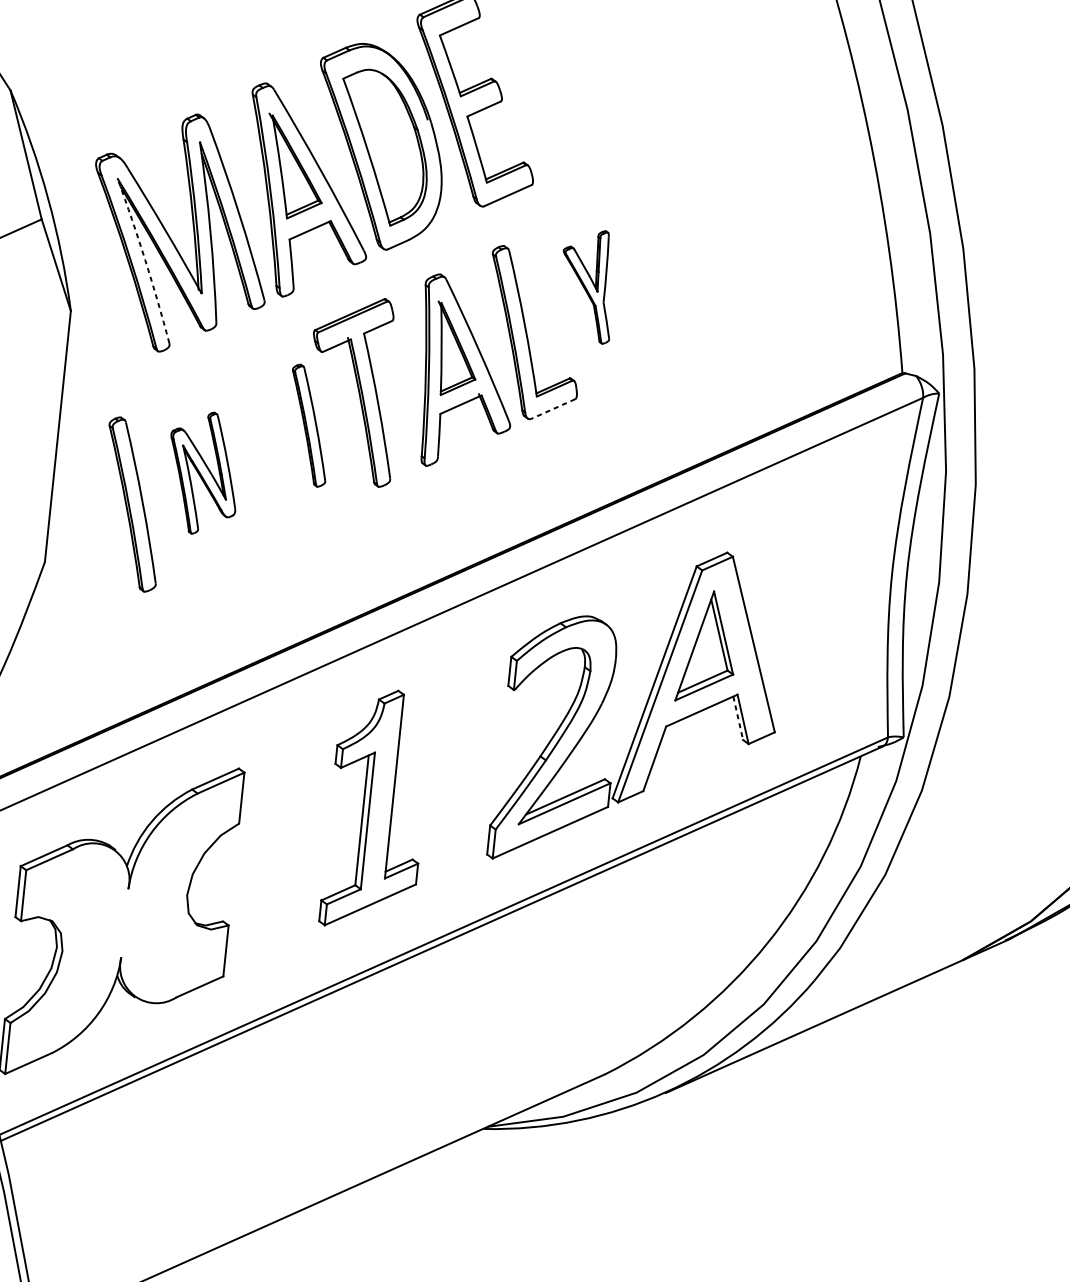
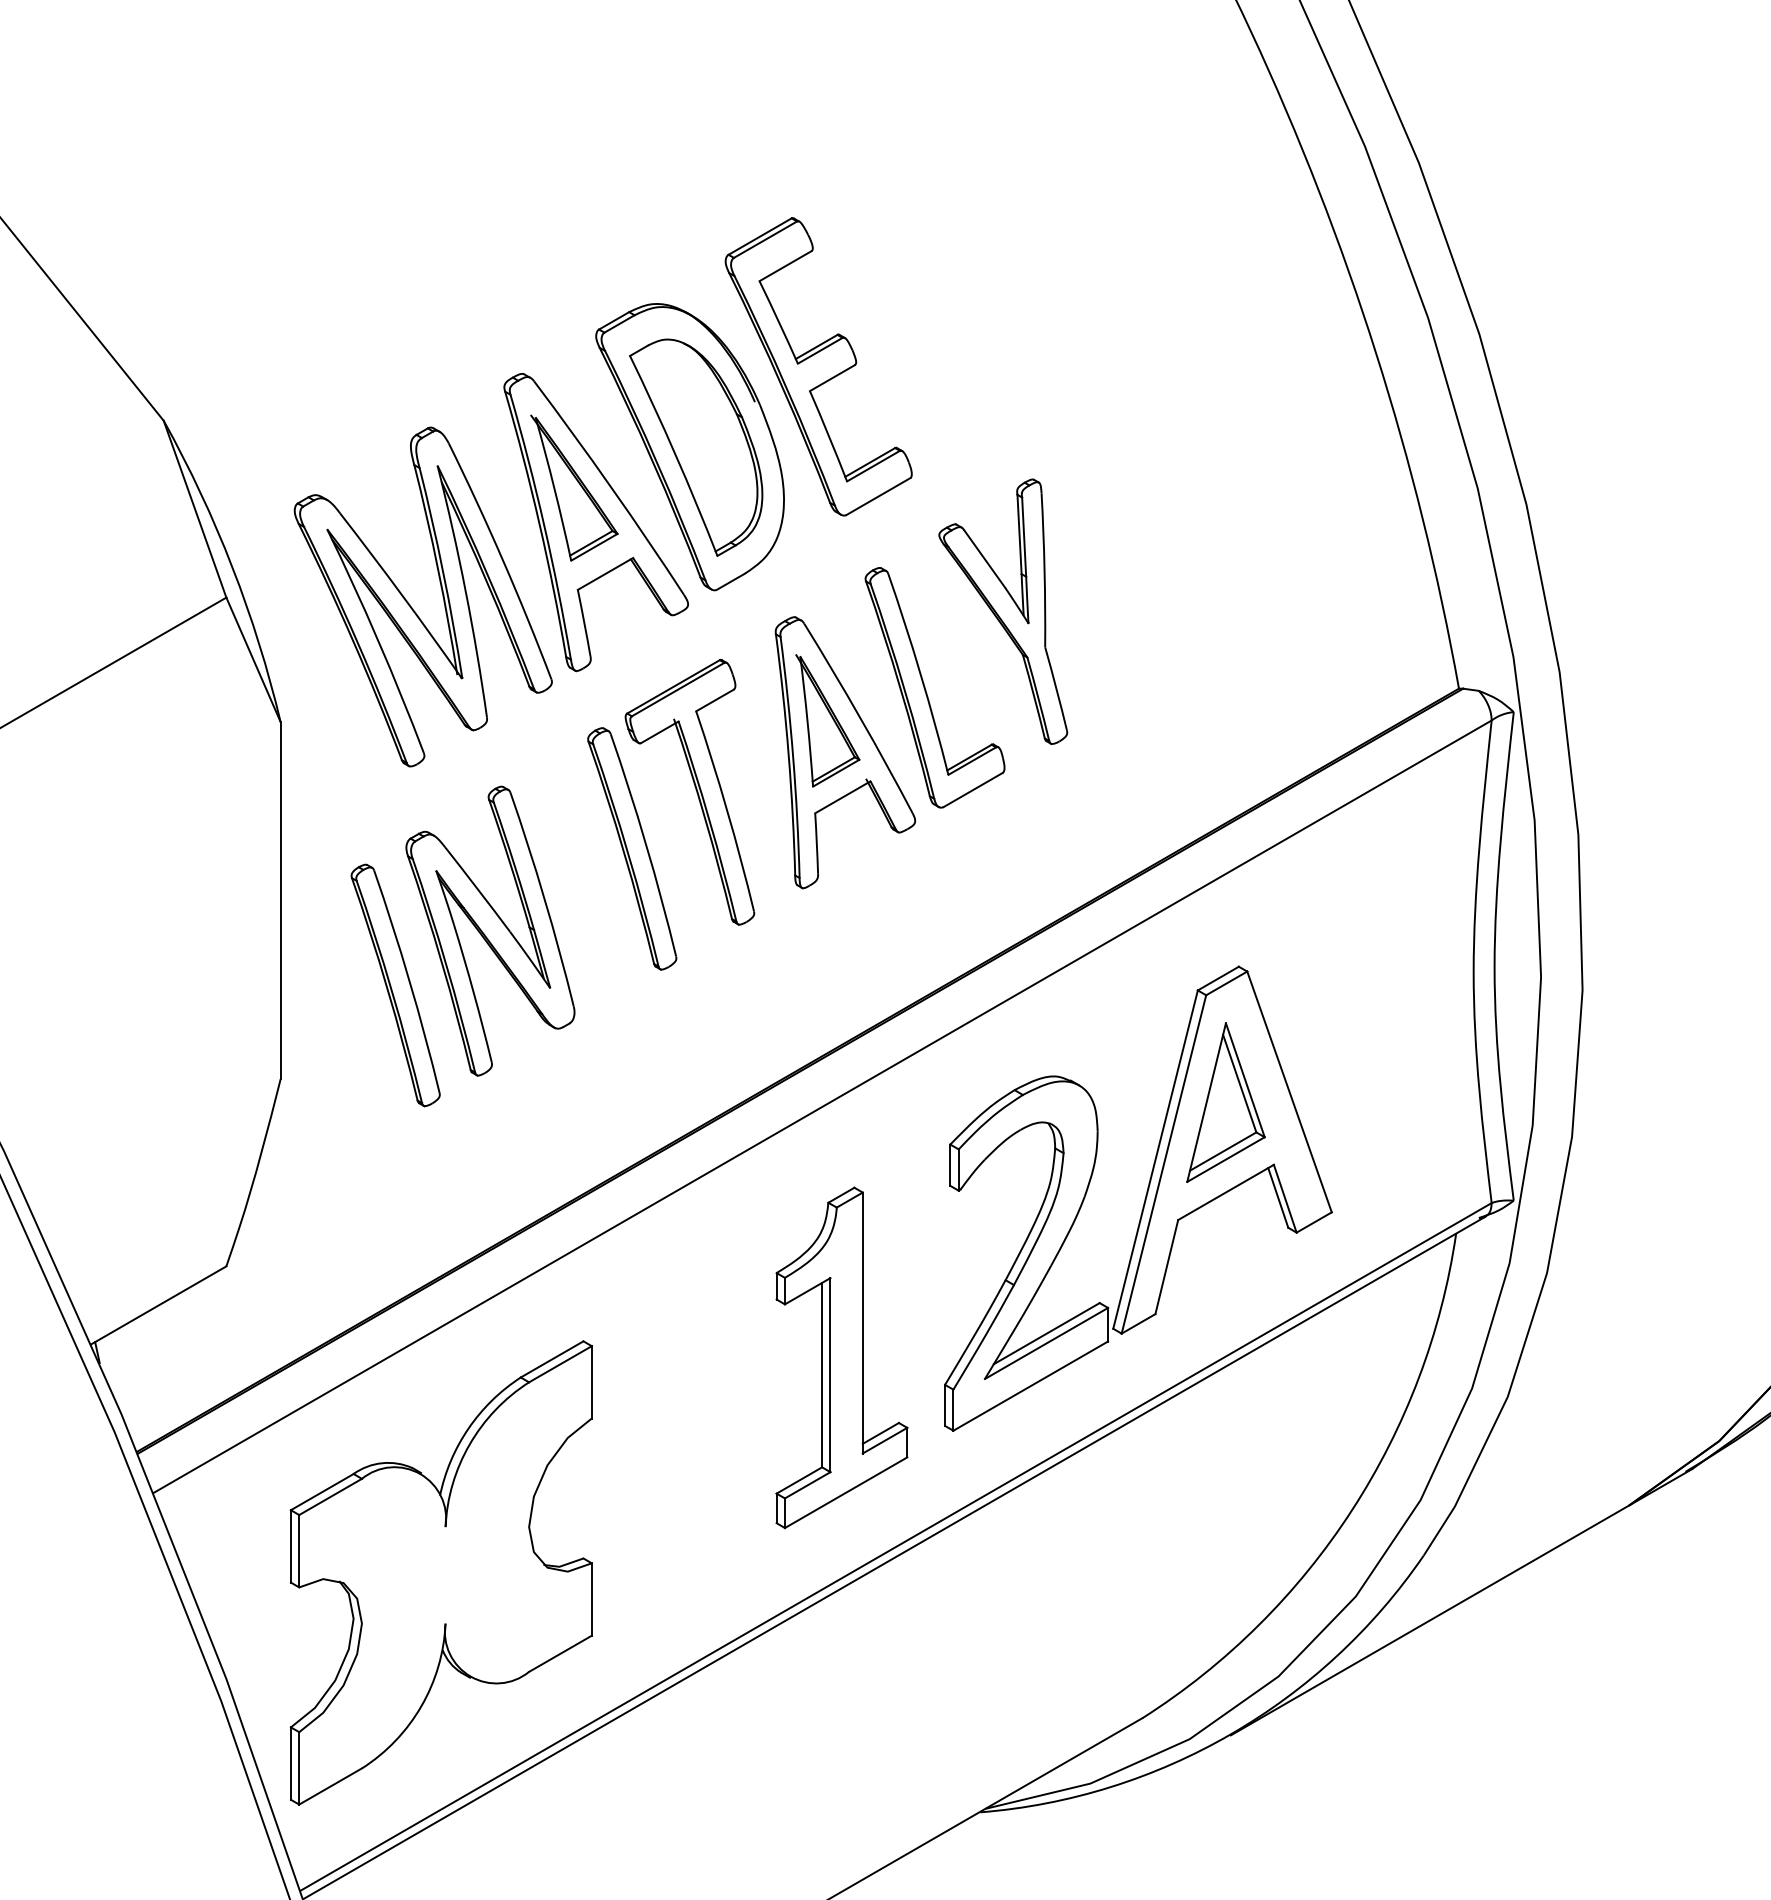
arc: (145, 260) -> (378, 640), dashed -> solid
part: (587, 285) -> (1003, 611), size x1.67
line: (553, 409) -> (973, 790), dashed -> solid
part: (309, 425) -> (632, 848), size x1.43
part: (203, 472) -> (490, 930), size x1.67
line: (738, 718) -> (1278, 1198), dashed -> solid
part: (376, 809) -> (841, 1357), moved

